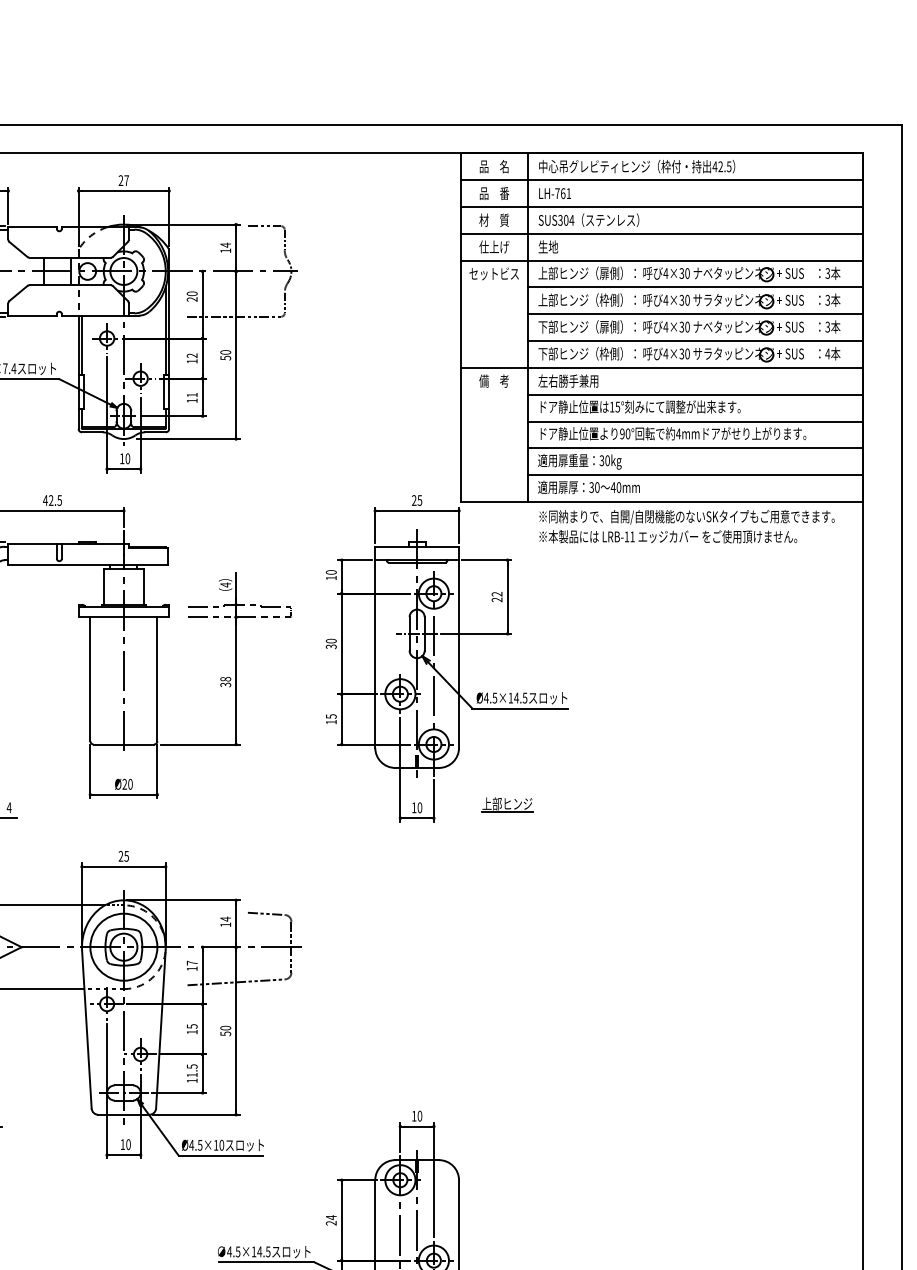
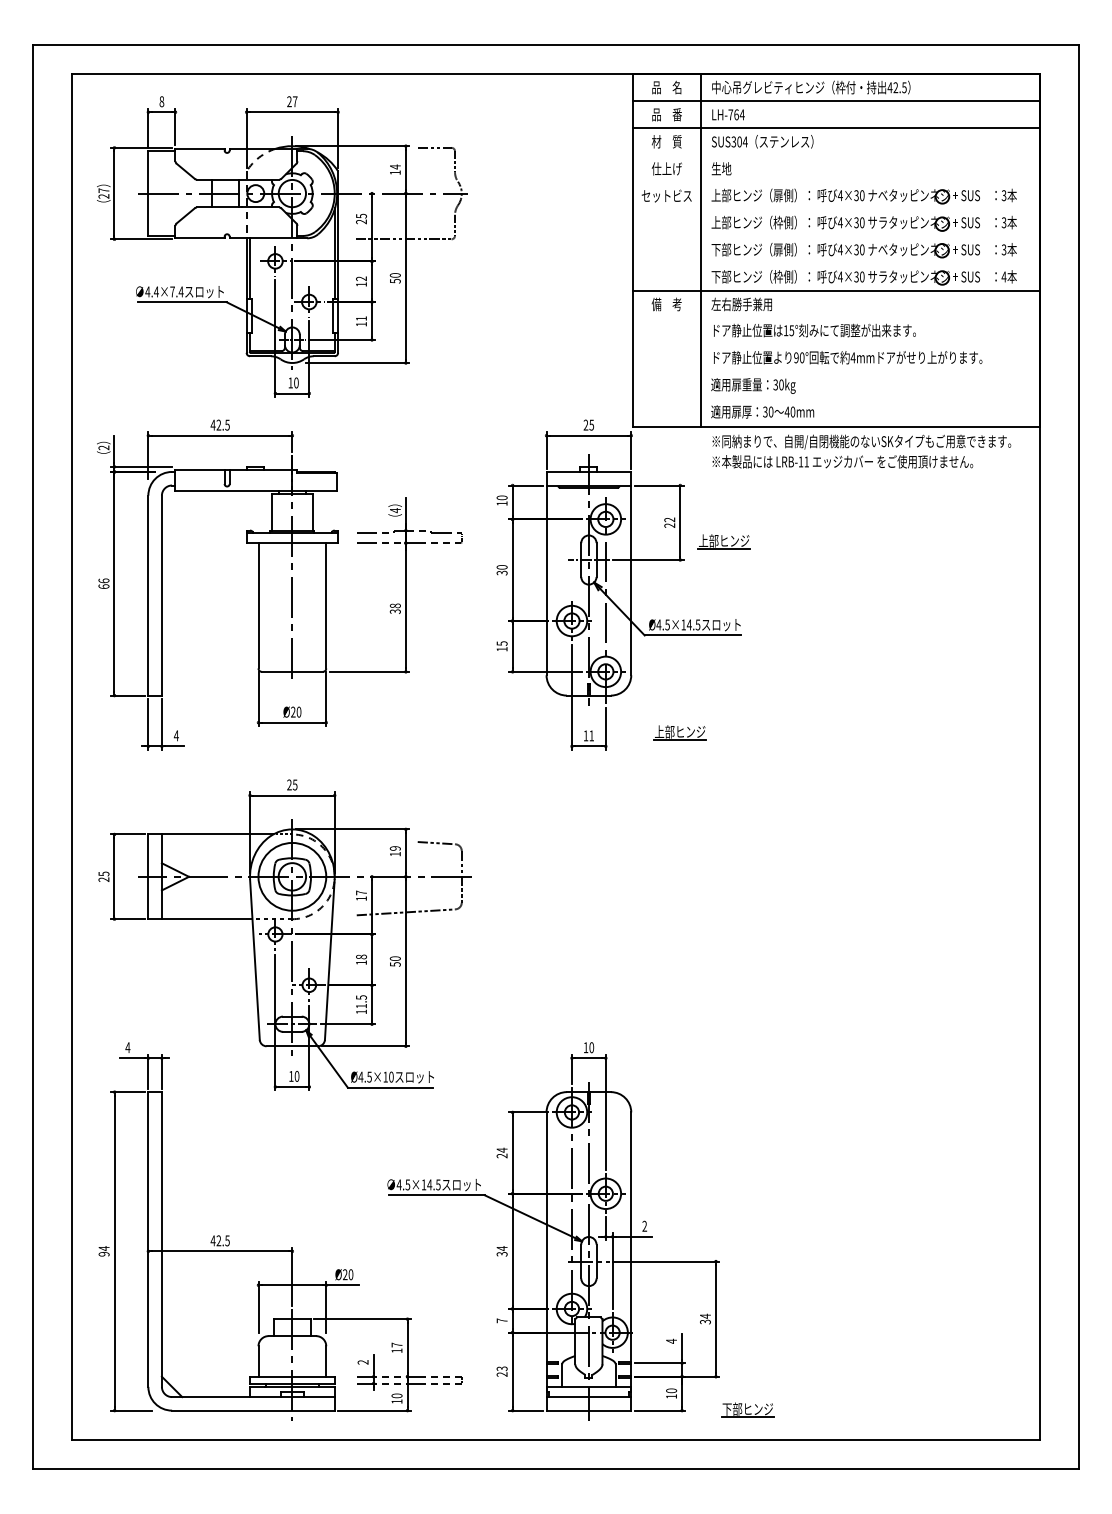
text: (568, 193) -> (741, 114), LH-761 -> LH-764
line: (662, 233) -> (836, 155), removed
line: (662, 260) -> (836, 182), removed
line: (694, 287) -> (869, 209), removed
text: (192, 293) -> (361, 215), 20 -> 25
line: (694, 313) -> (869, 236), removed
line: (694, 340) -> (869, 263), removed
line: (694, 395) -> (869, 318), removed
line: (694, 421) -> (869, 345), removed
line: (694, 448) -> (869, 372), removed
line: (694, 475) -> (869, 399), removed
part: (550, 615) -> (723, 541), added
text: (419, 807) -> (591, 735), 10 -> 11
text: (224, 919) -> (394, 848), 14 -> 19
text: (192, 1026) -> (361, 956), 15 -> 18

